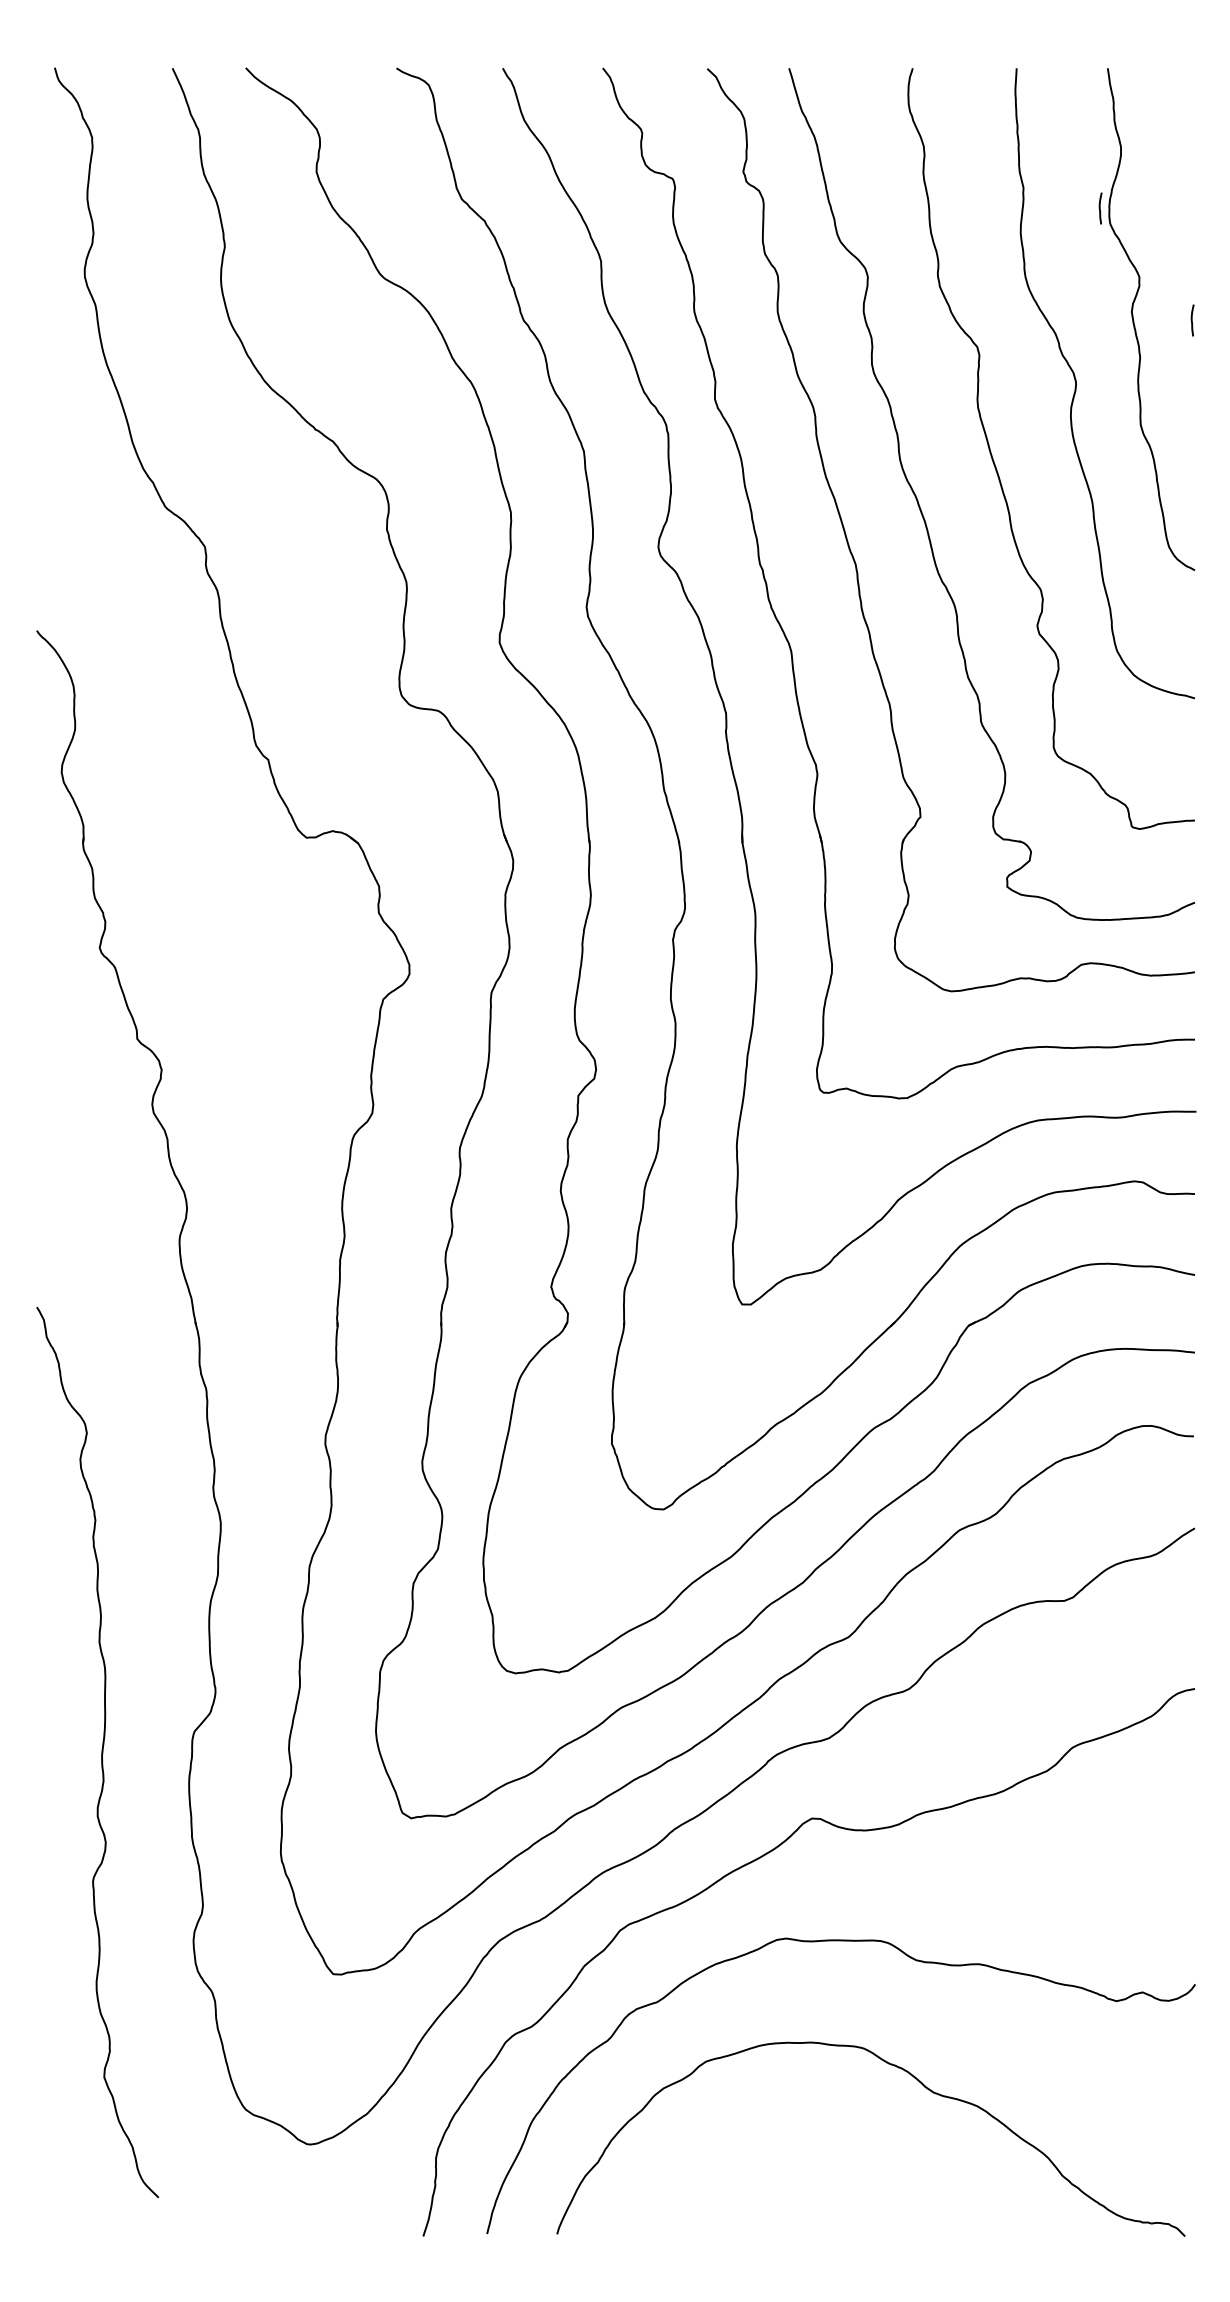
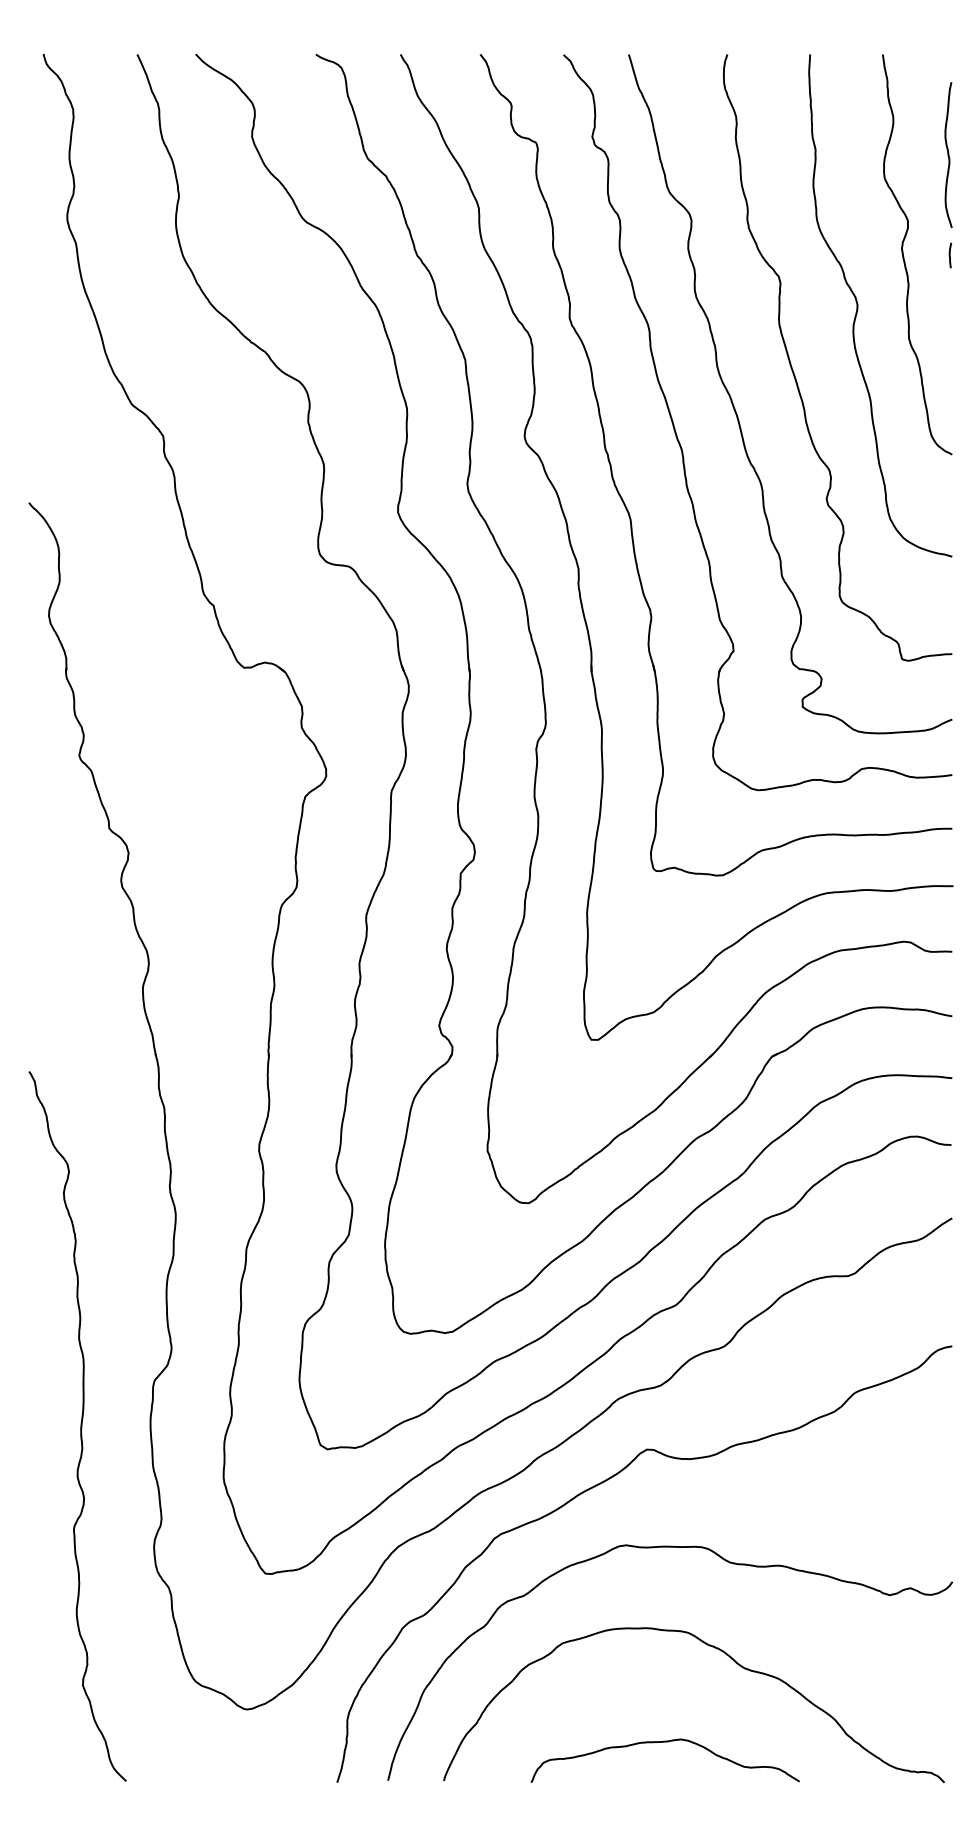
curve: (1190, 194) -> (948, 155), added
curve: (1100, 208) -> (876, 166), removed
curve: (101, 1752) -> (80, 1426), moved
curve: (831, 2186) -> (662, 1742), added

